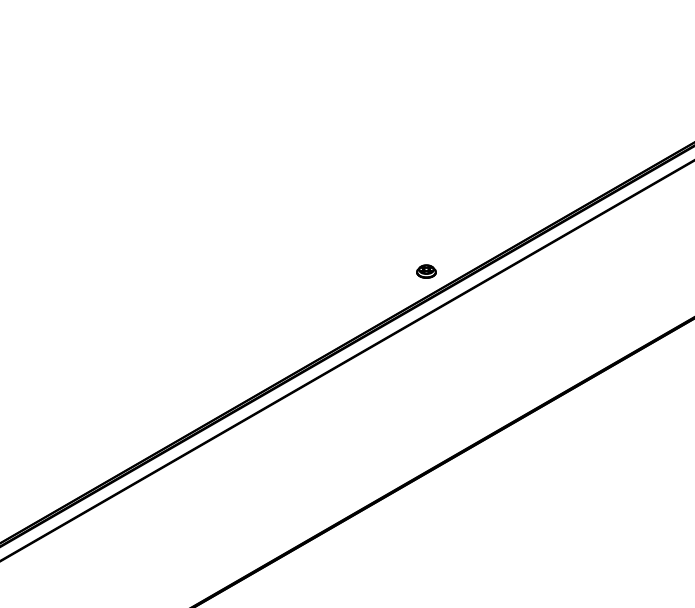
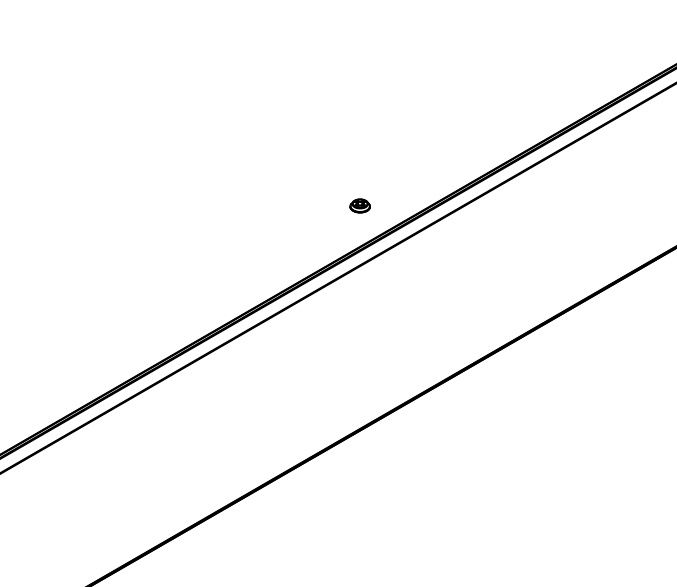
part: (426, 271) -> (360, 205), moved

